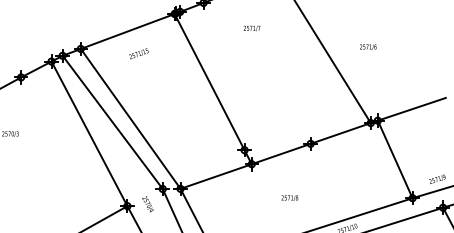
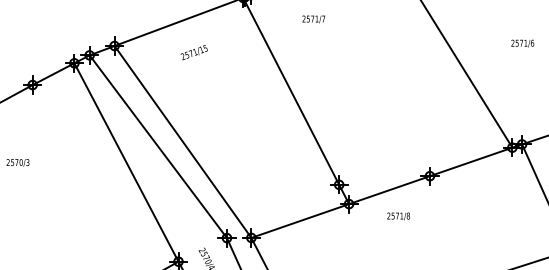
text: (251, 28) -> (313, 19), moved
text: (368, 46) -> (522, 42), moved
text: (289, 197) -> (398, 215), moved

